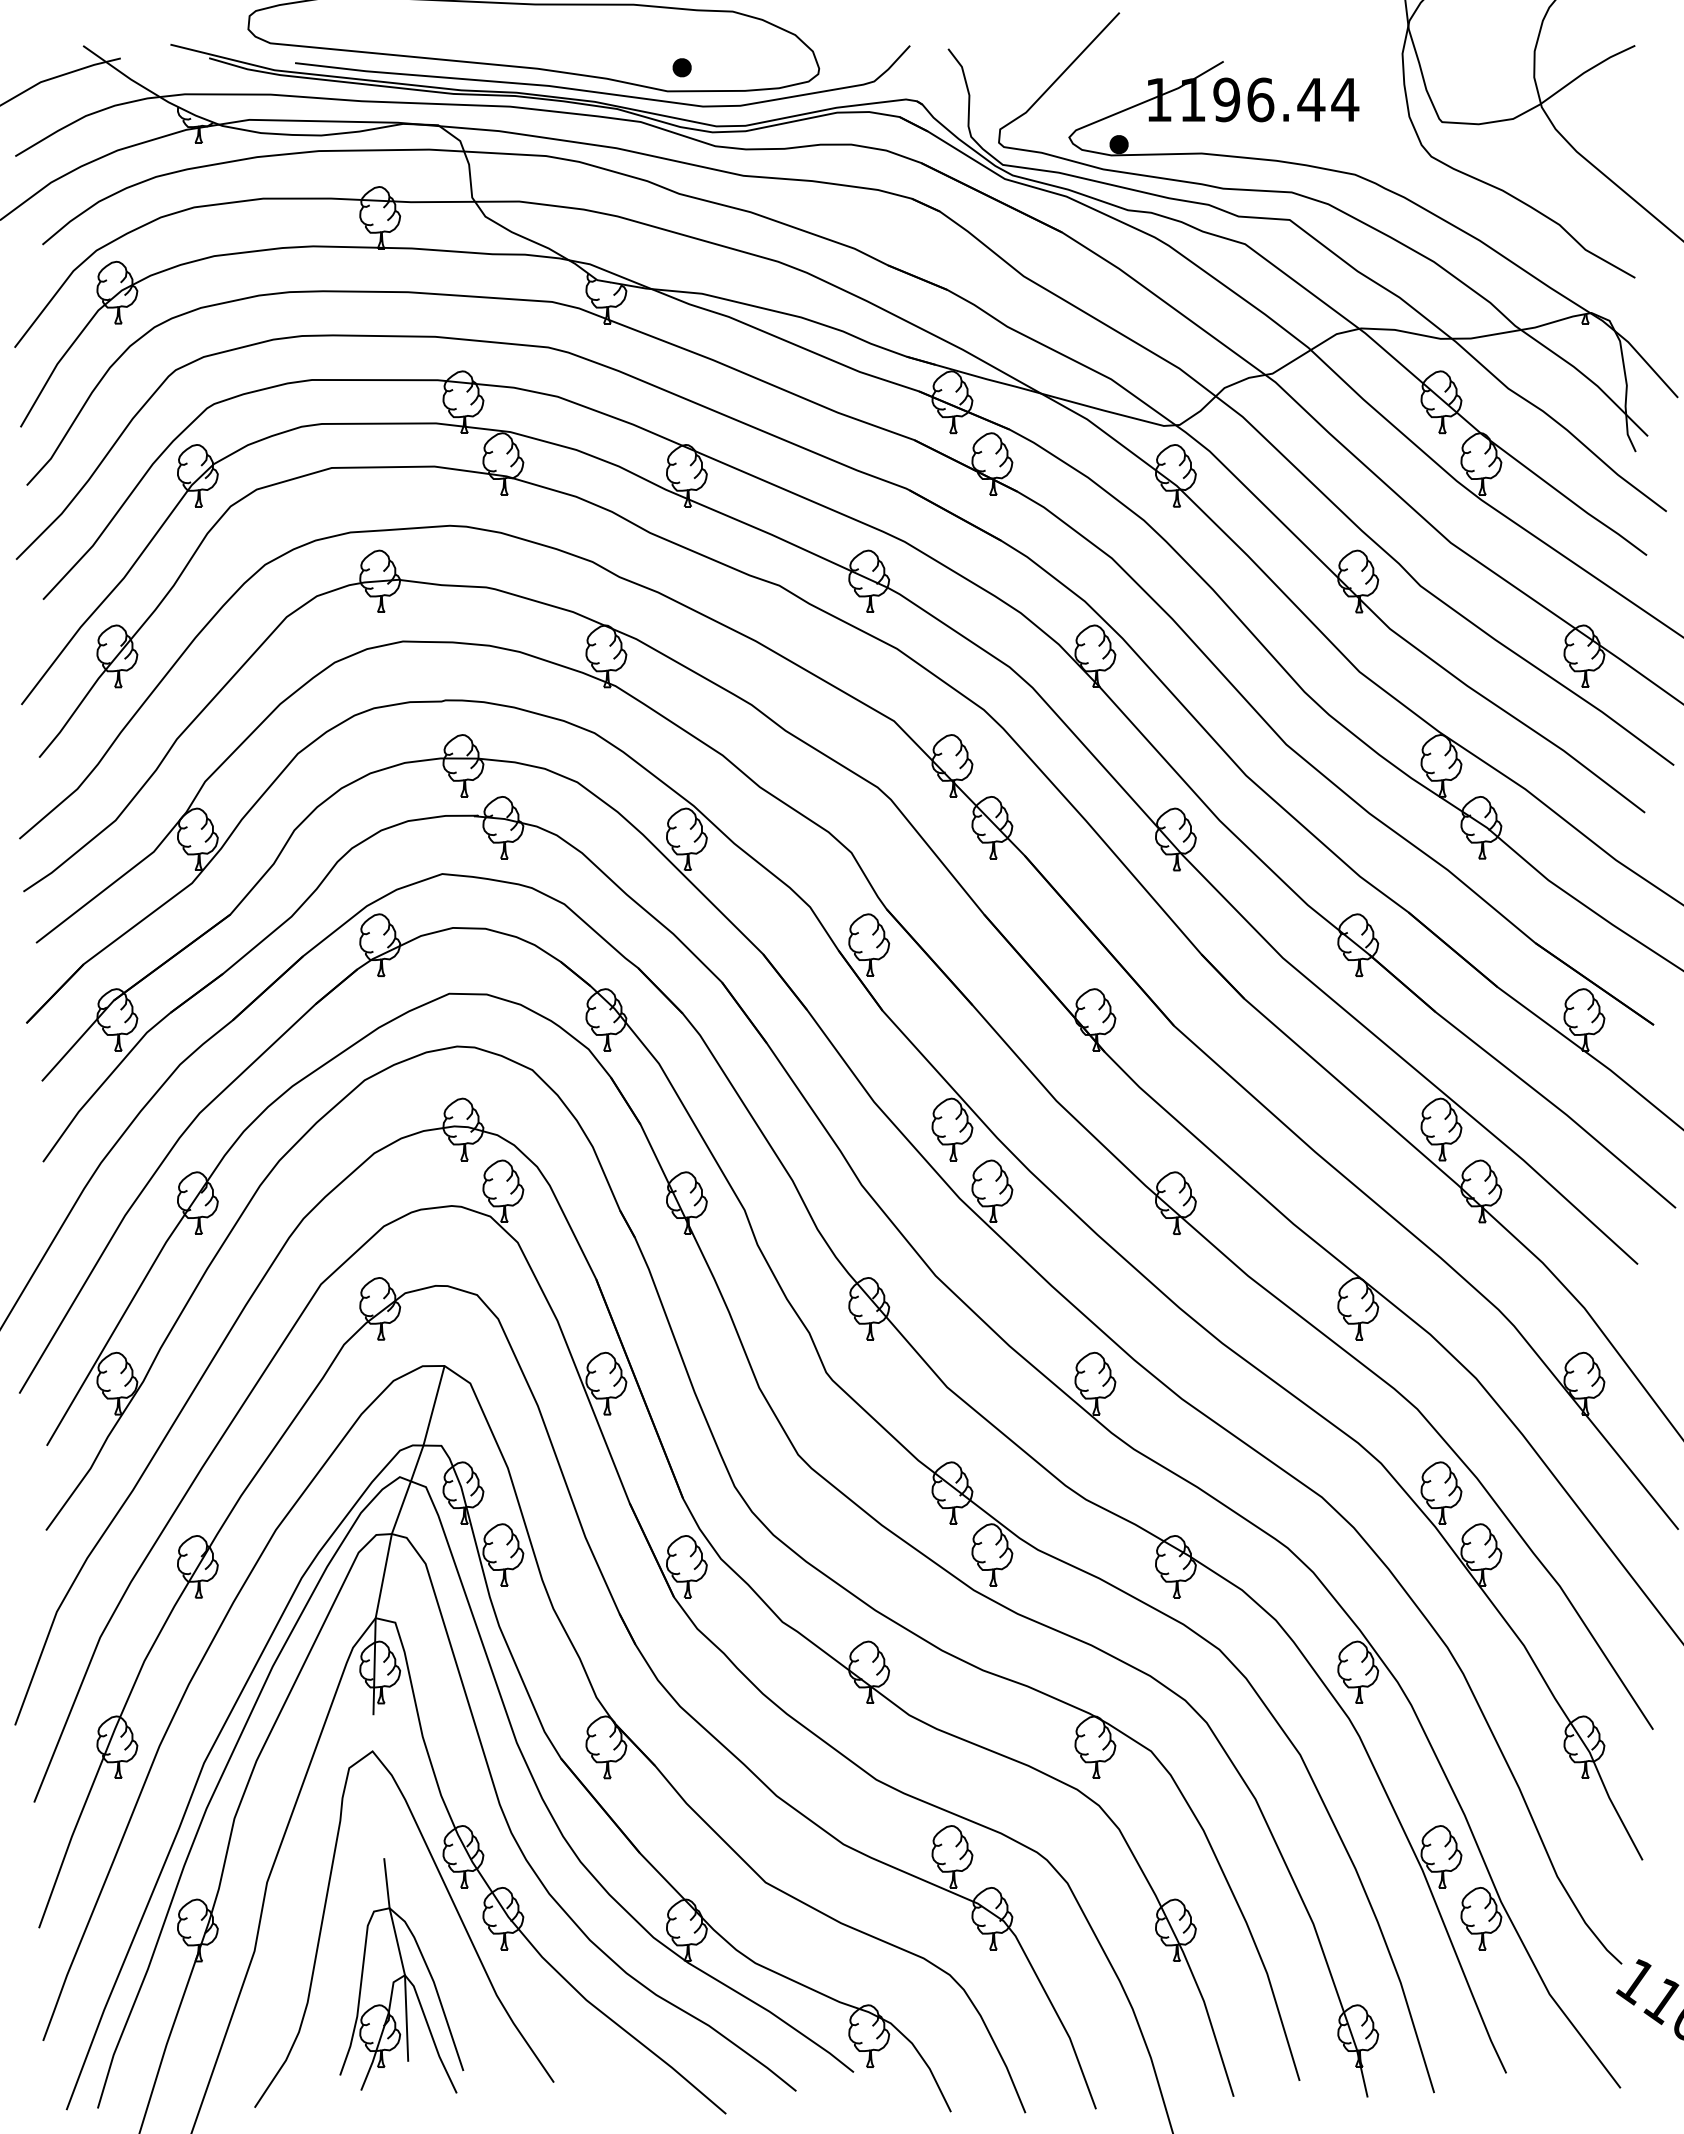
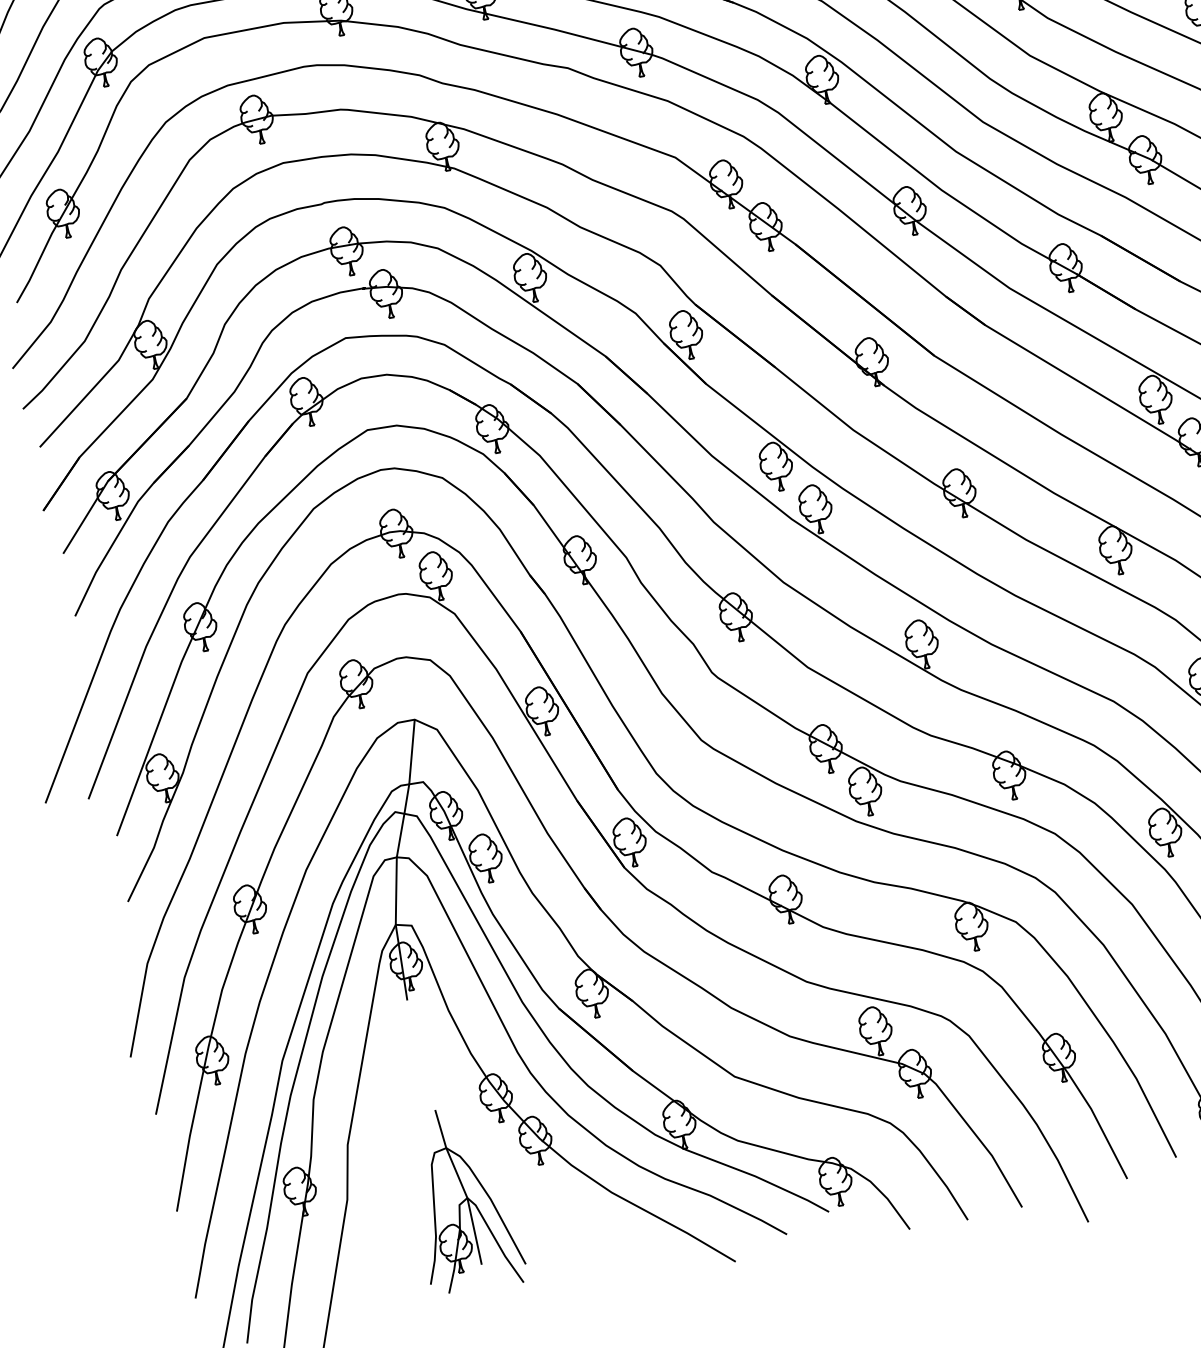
curve: (452, 1903) -> (494, 1135), removed

